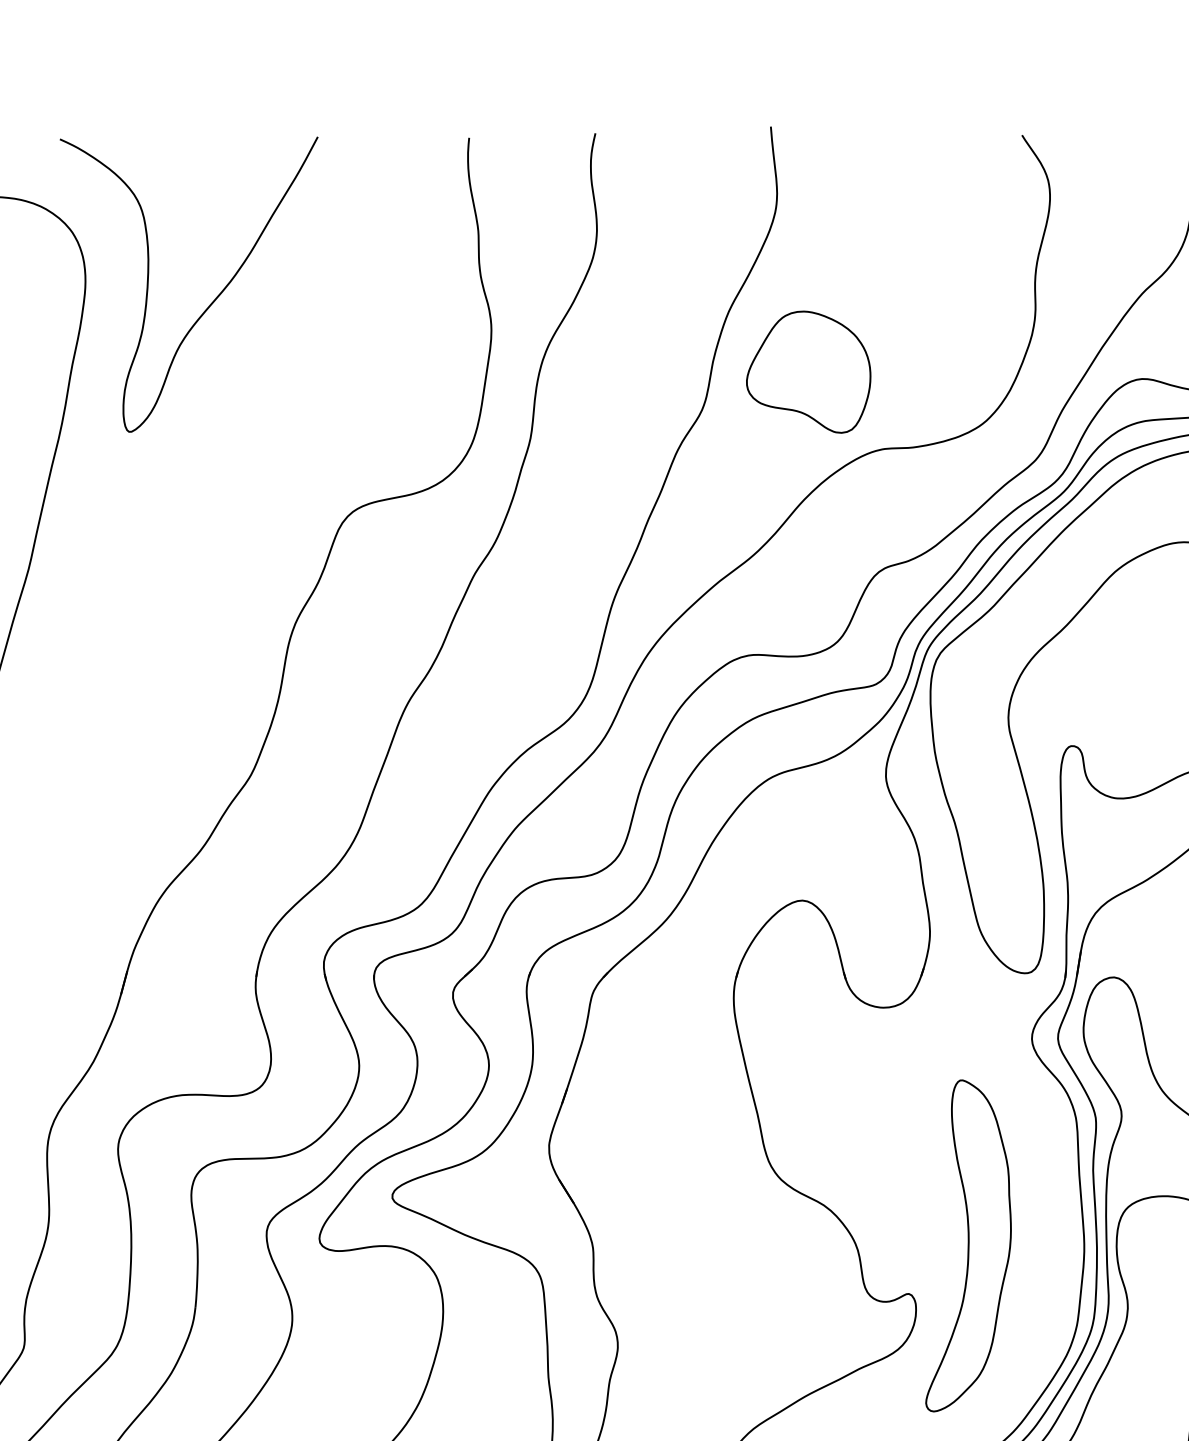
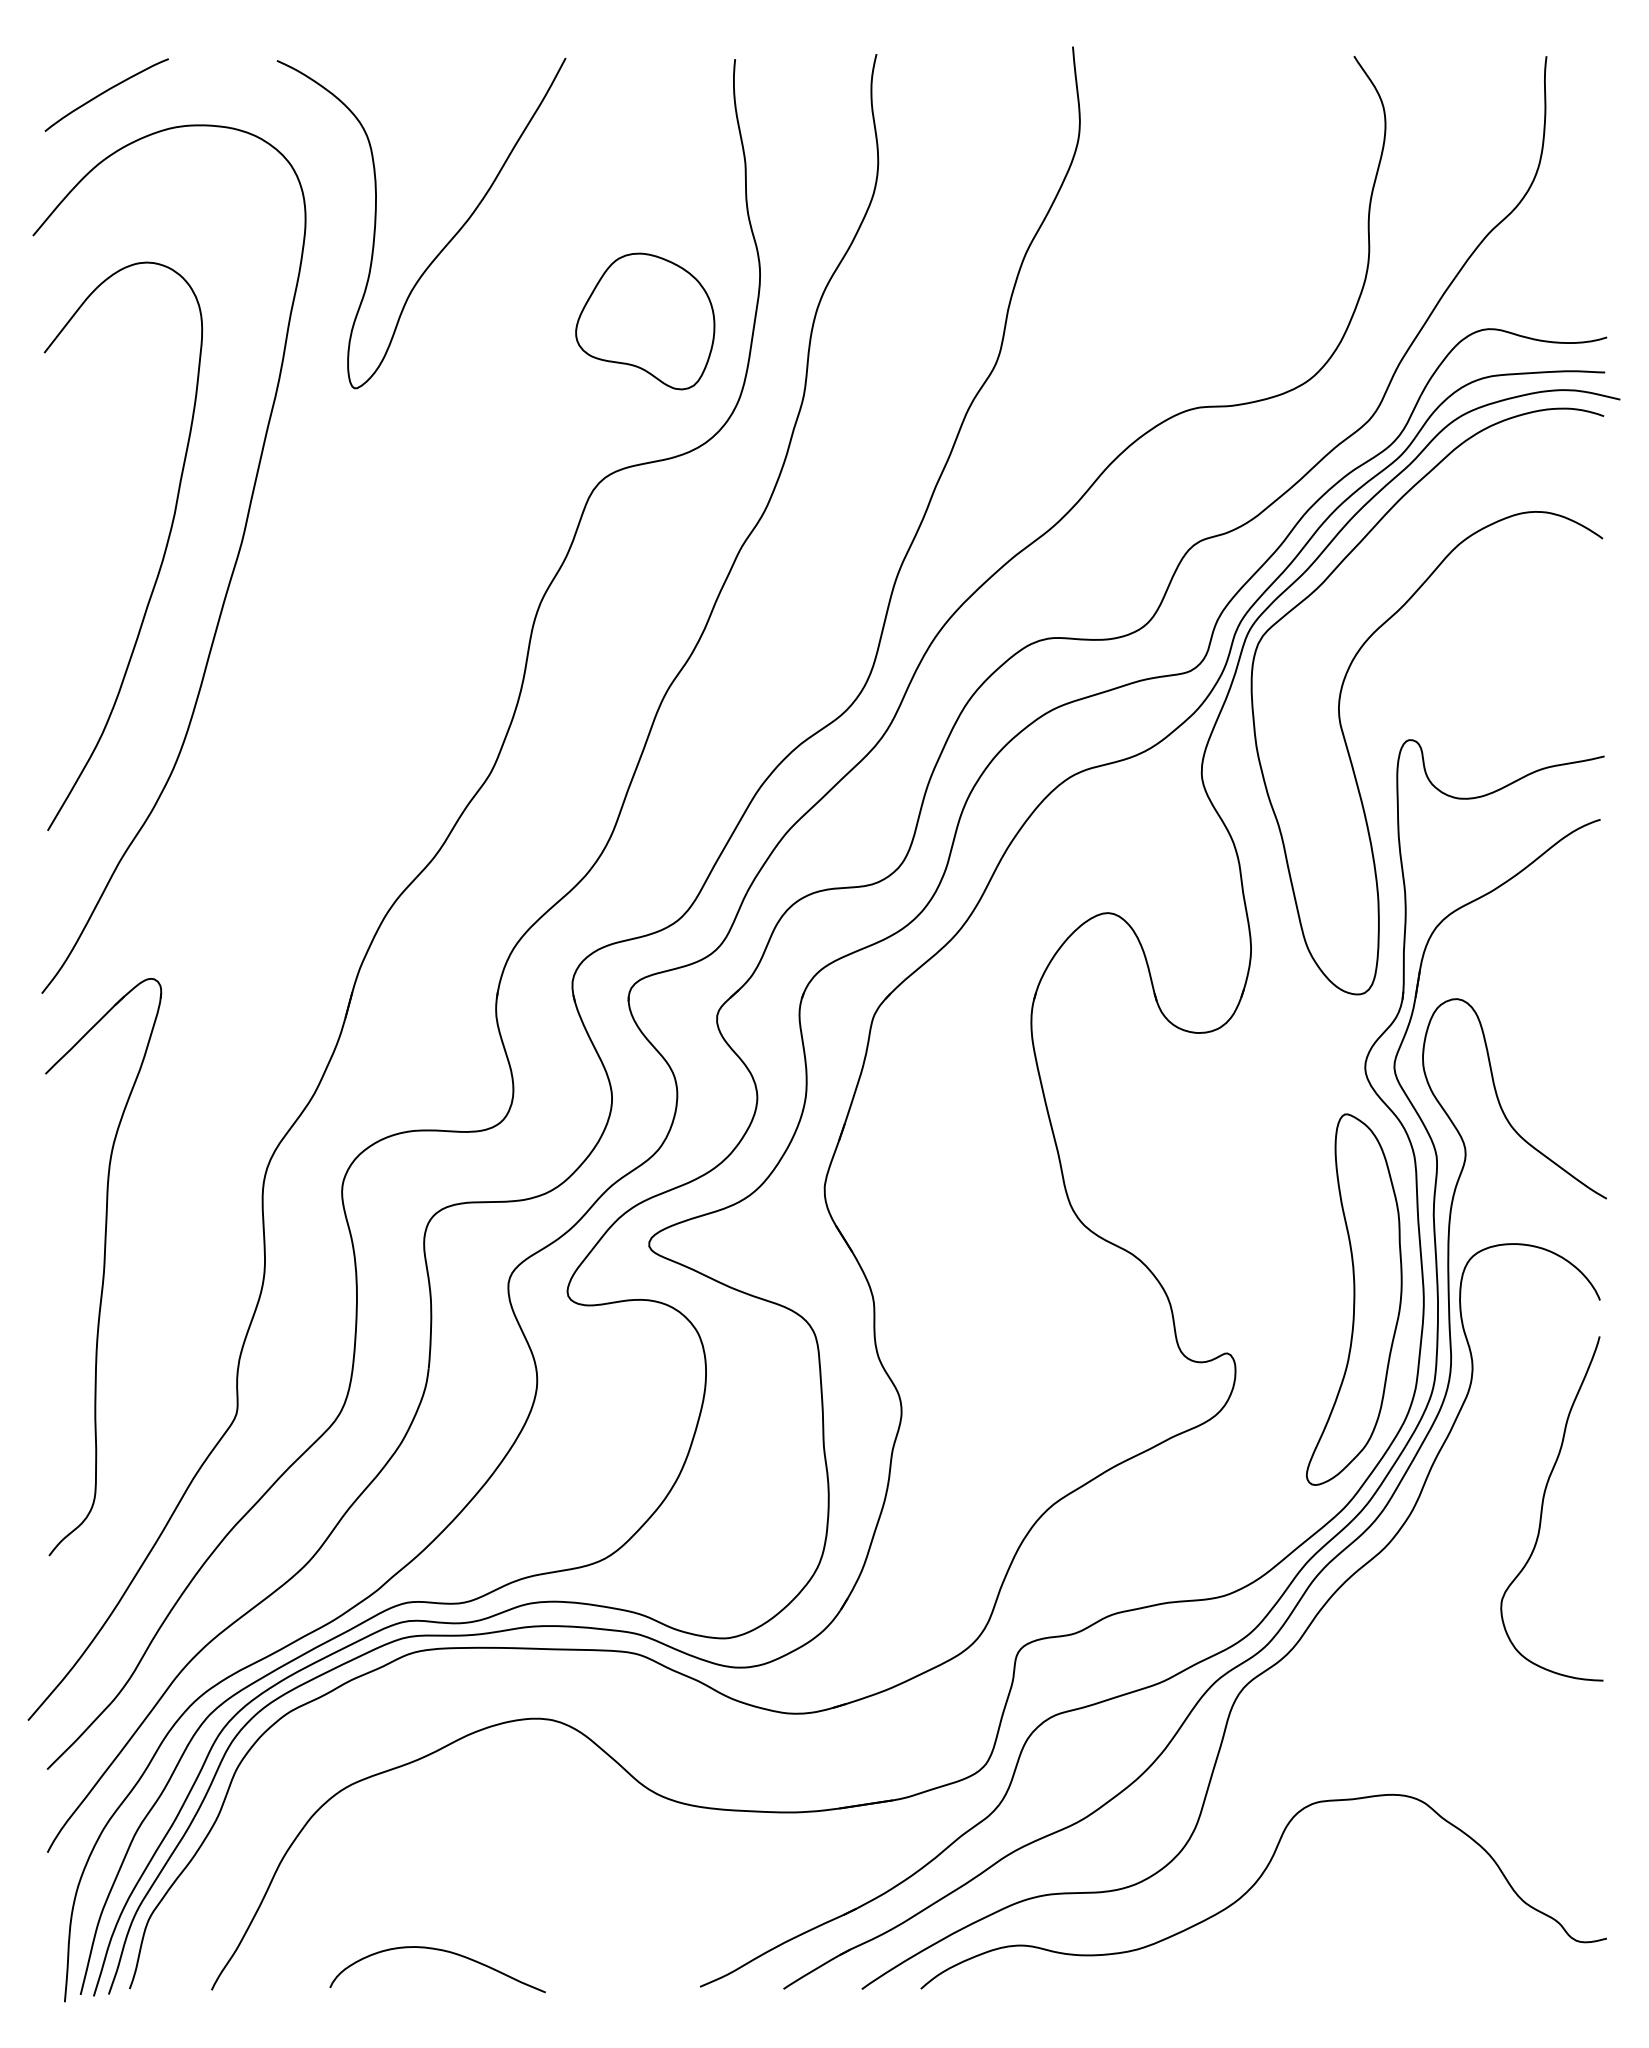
part: (808, 372) -> (645, 321), moved
part: (967, 1245) -> (1353, 1299), moved

